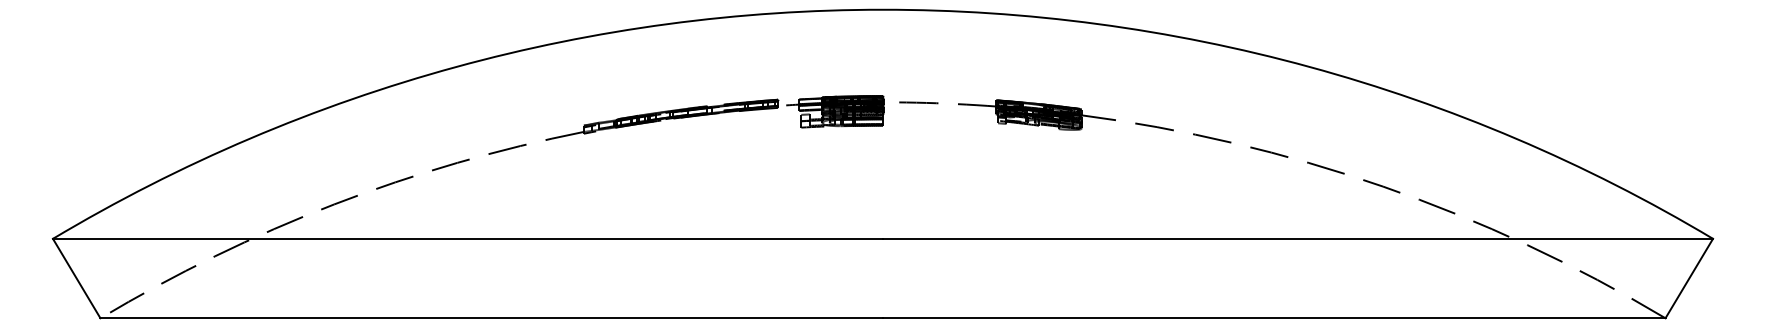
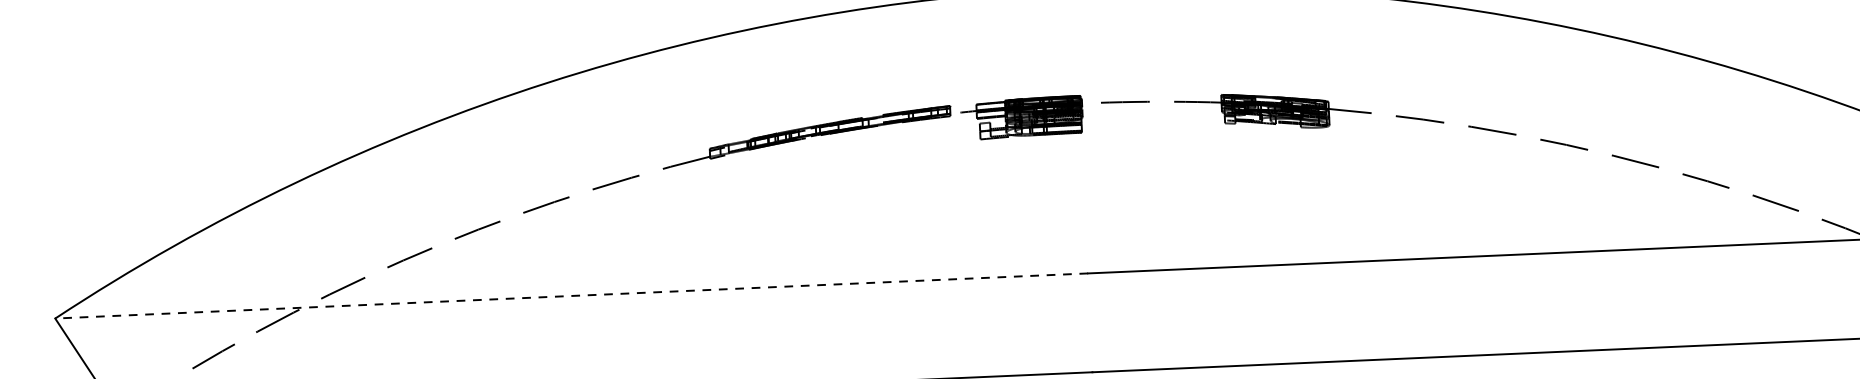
line: (467, 238) -> (571, 295), solid -> dashed

